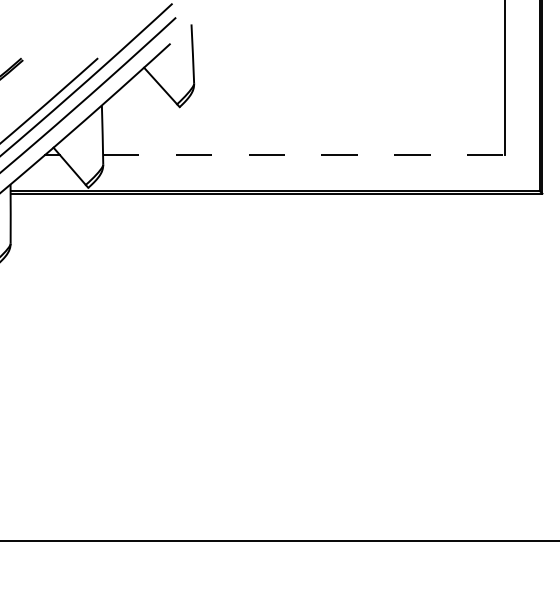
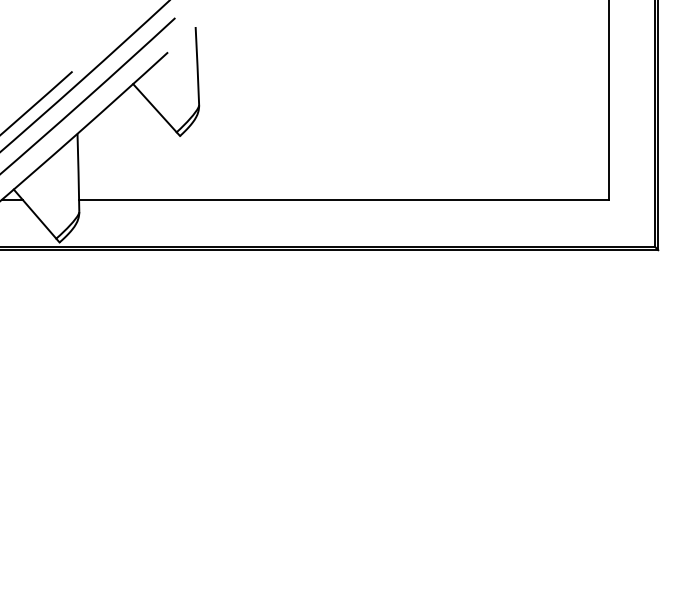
line: (304, 155) -> (344, 199), dashed -> solid

